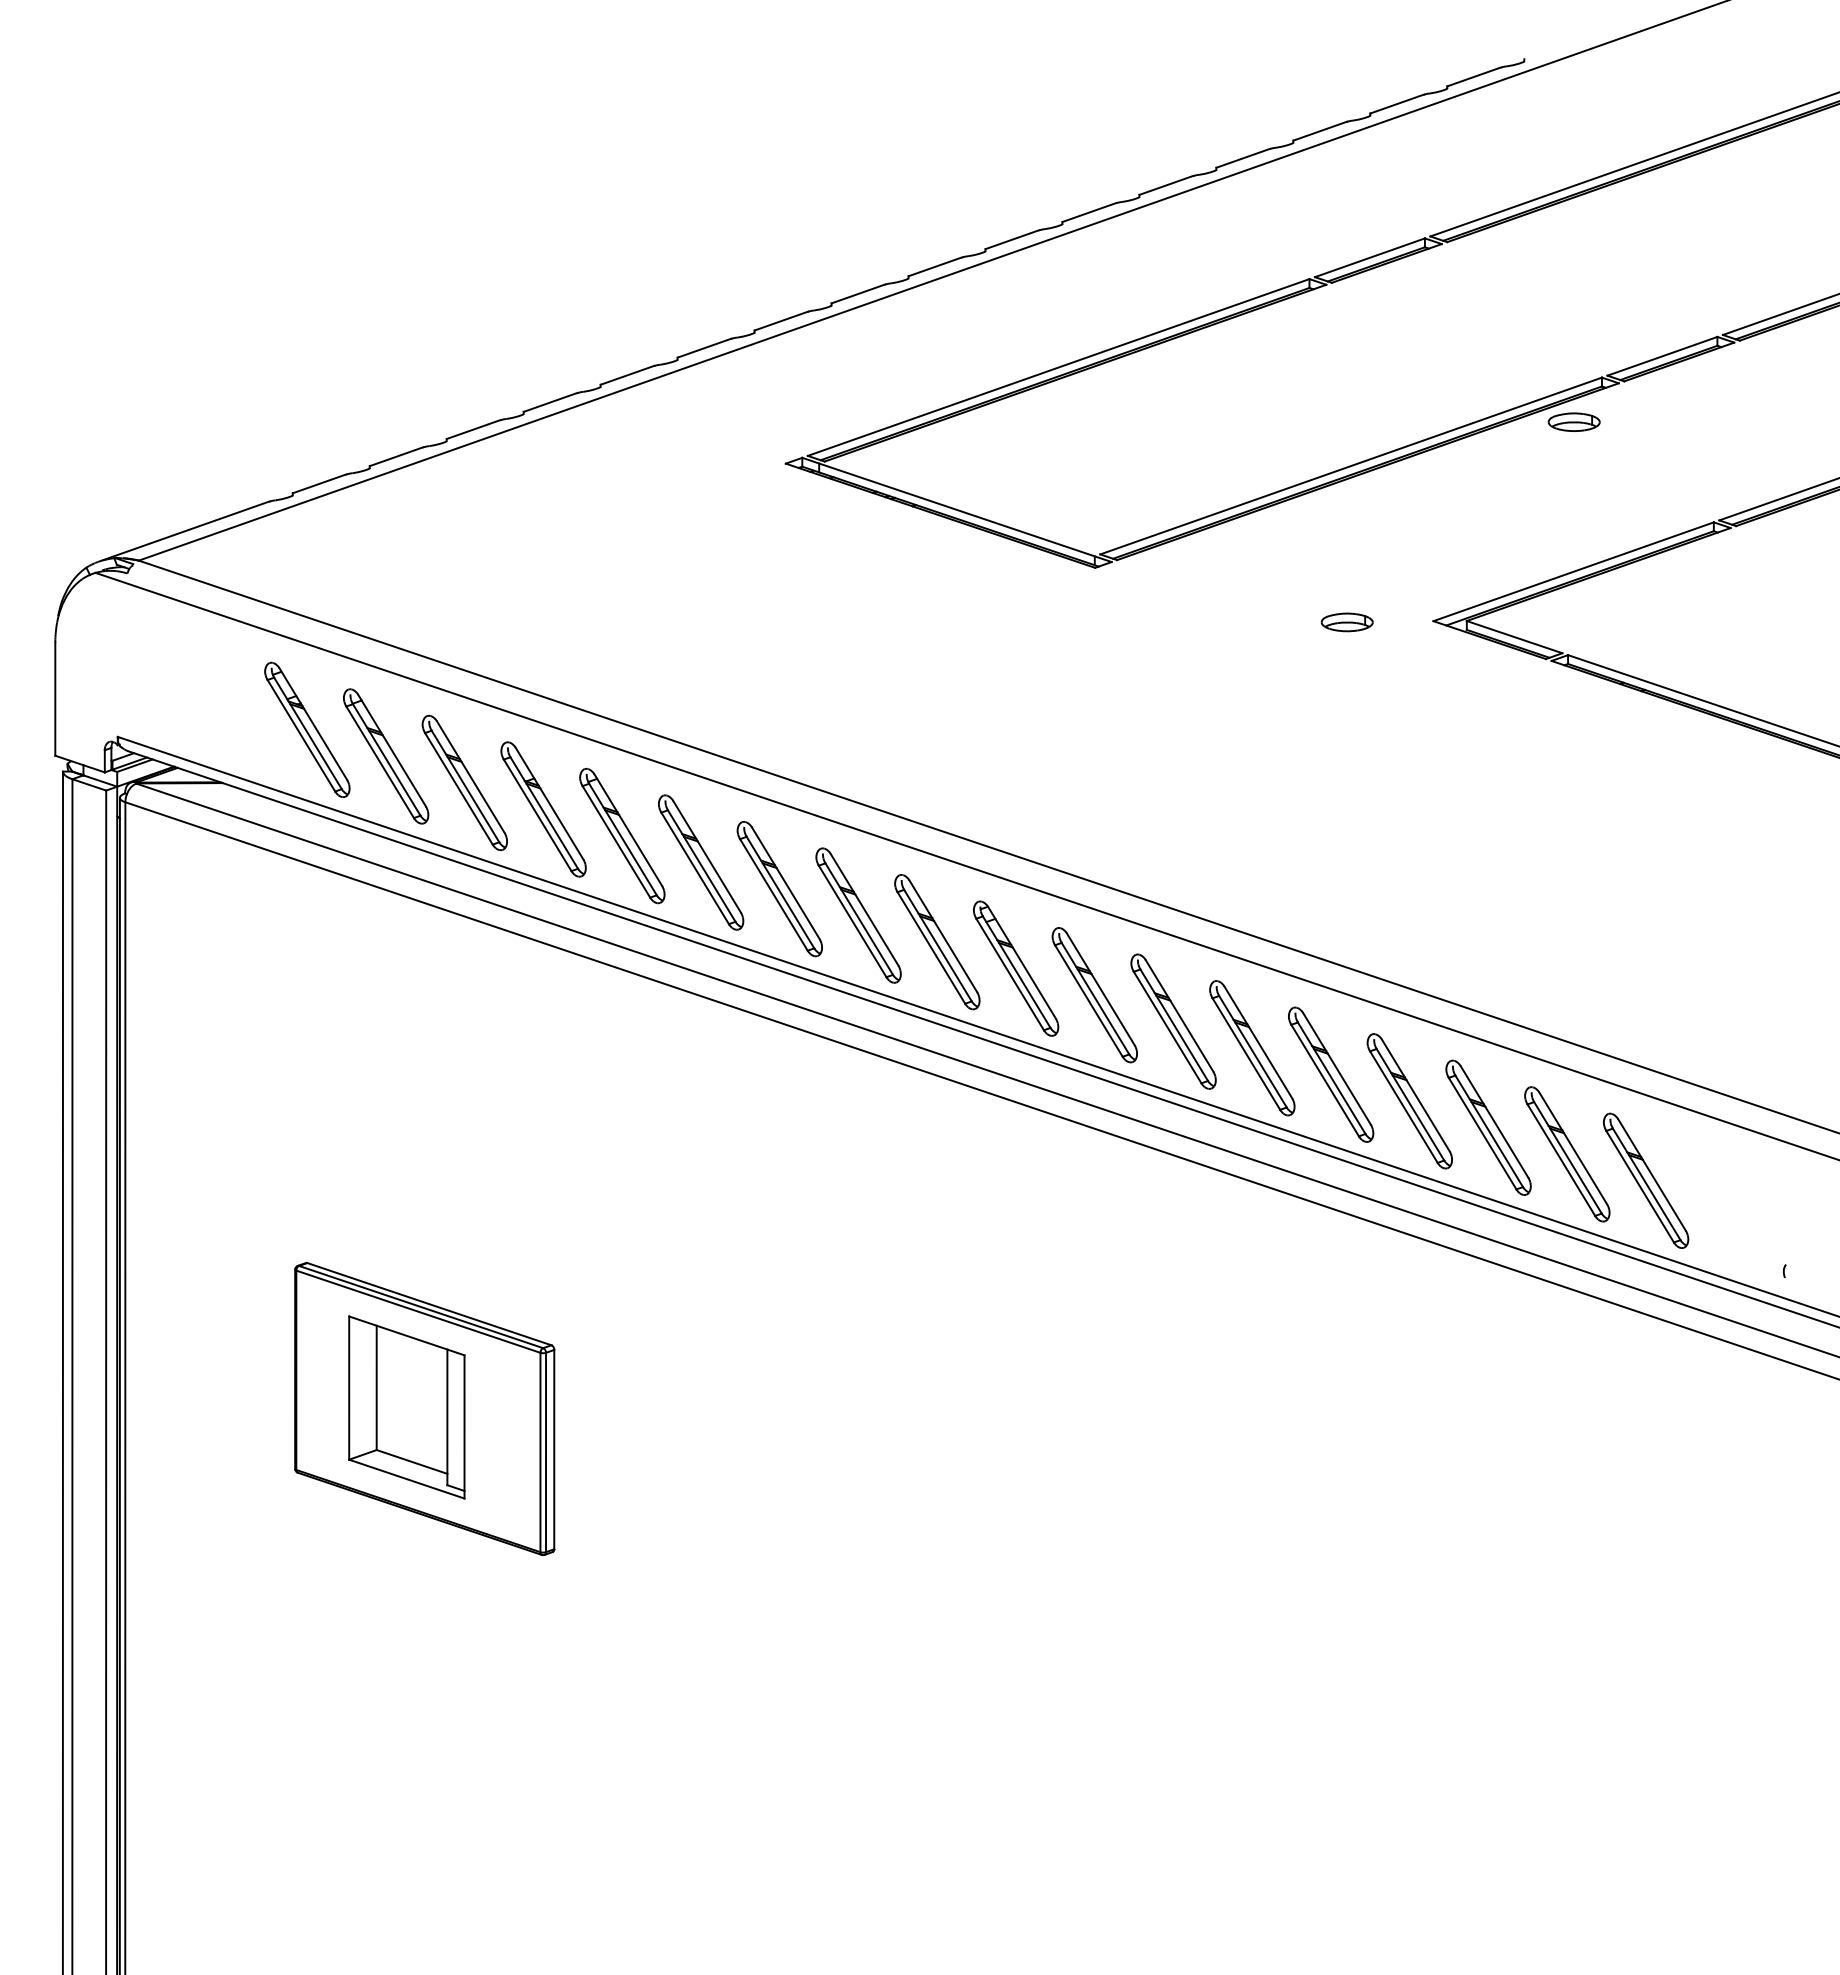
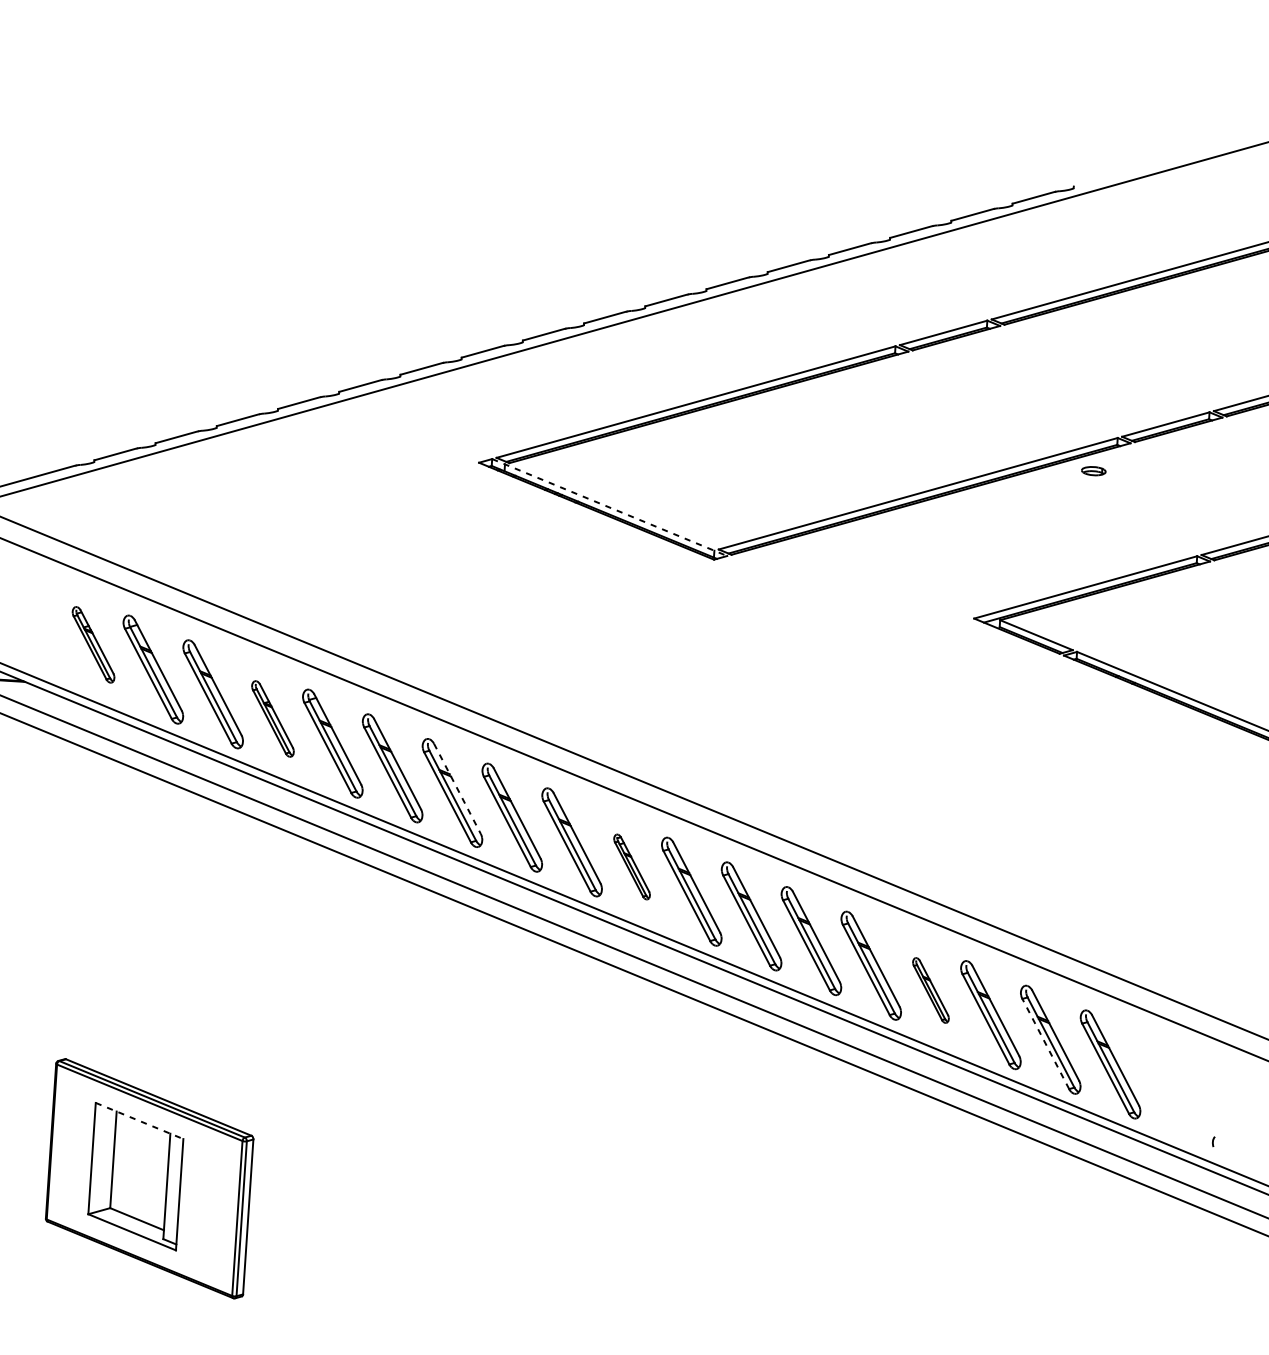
part: (1573, 421) -> (1093, 470), size x0.6
line: (957, 510) -> (610, 508), solid -> dashed
part: (1346, 622) -> (906, 615), removed
part: (307, 729) -> (93, 644), size x0.7
part: (543, 809) -> (272, 718), size x0.7
line: (786, 883) -> (457, 789), solid -> dashed
part: (1016, 968) -> (632, 866), size x0.6
part: (1409, 1101) -> (930, 990), size x0.6
line: (1561, 1159) -> (1045, 1043), solid -> dashed
line: (406, 1335) -> (139, 1120), solid -> dashed

